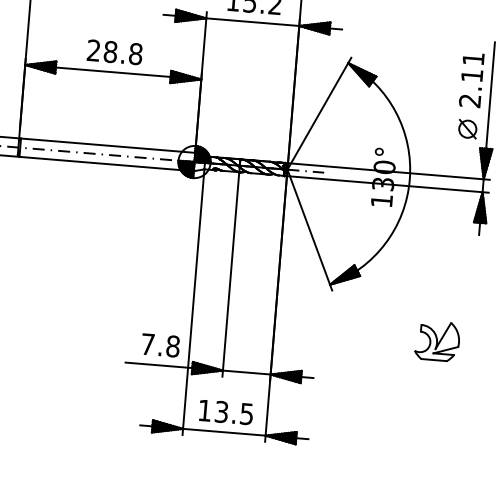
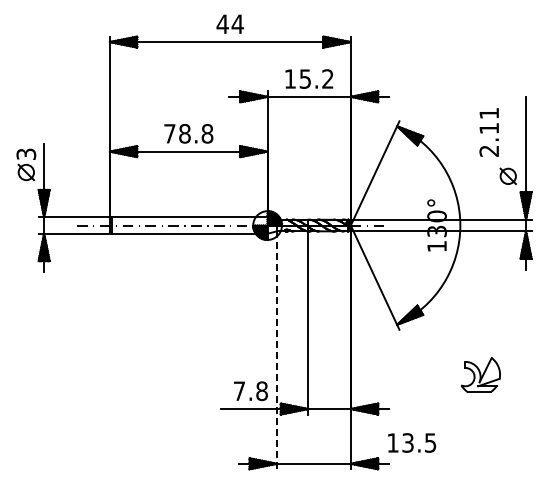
text: (93, 50) -> (169, 133), 28.8 -> 78.8
text: (470, 80) -> (488, 132), moved
line: (193, 302) -> (276, 350), solid -> dashed
part: (437, 340) -> (480, 374), moved
text: (226, 411) -> (412, 442), moved

